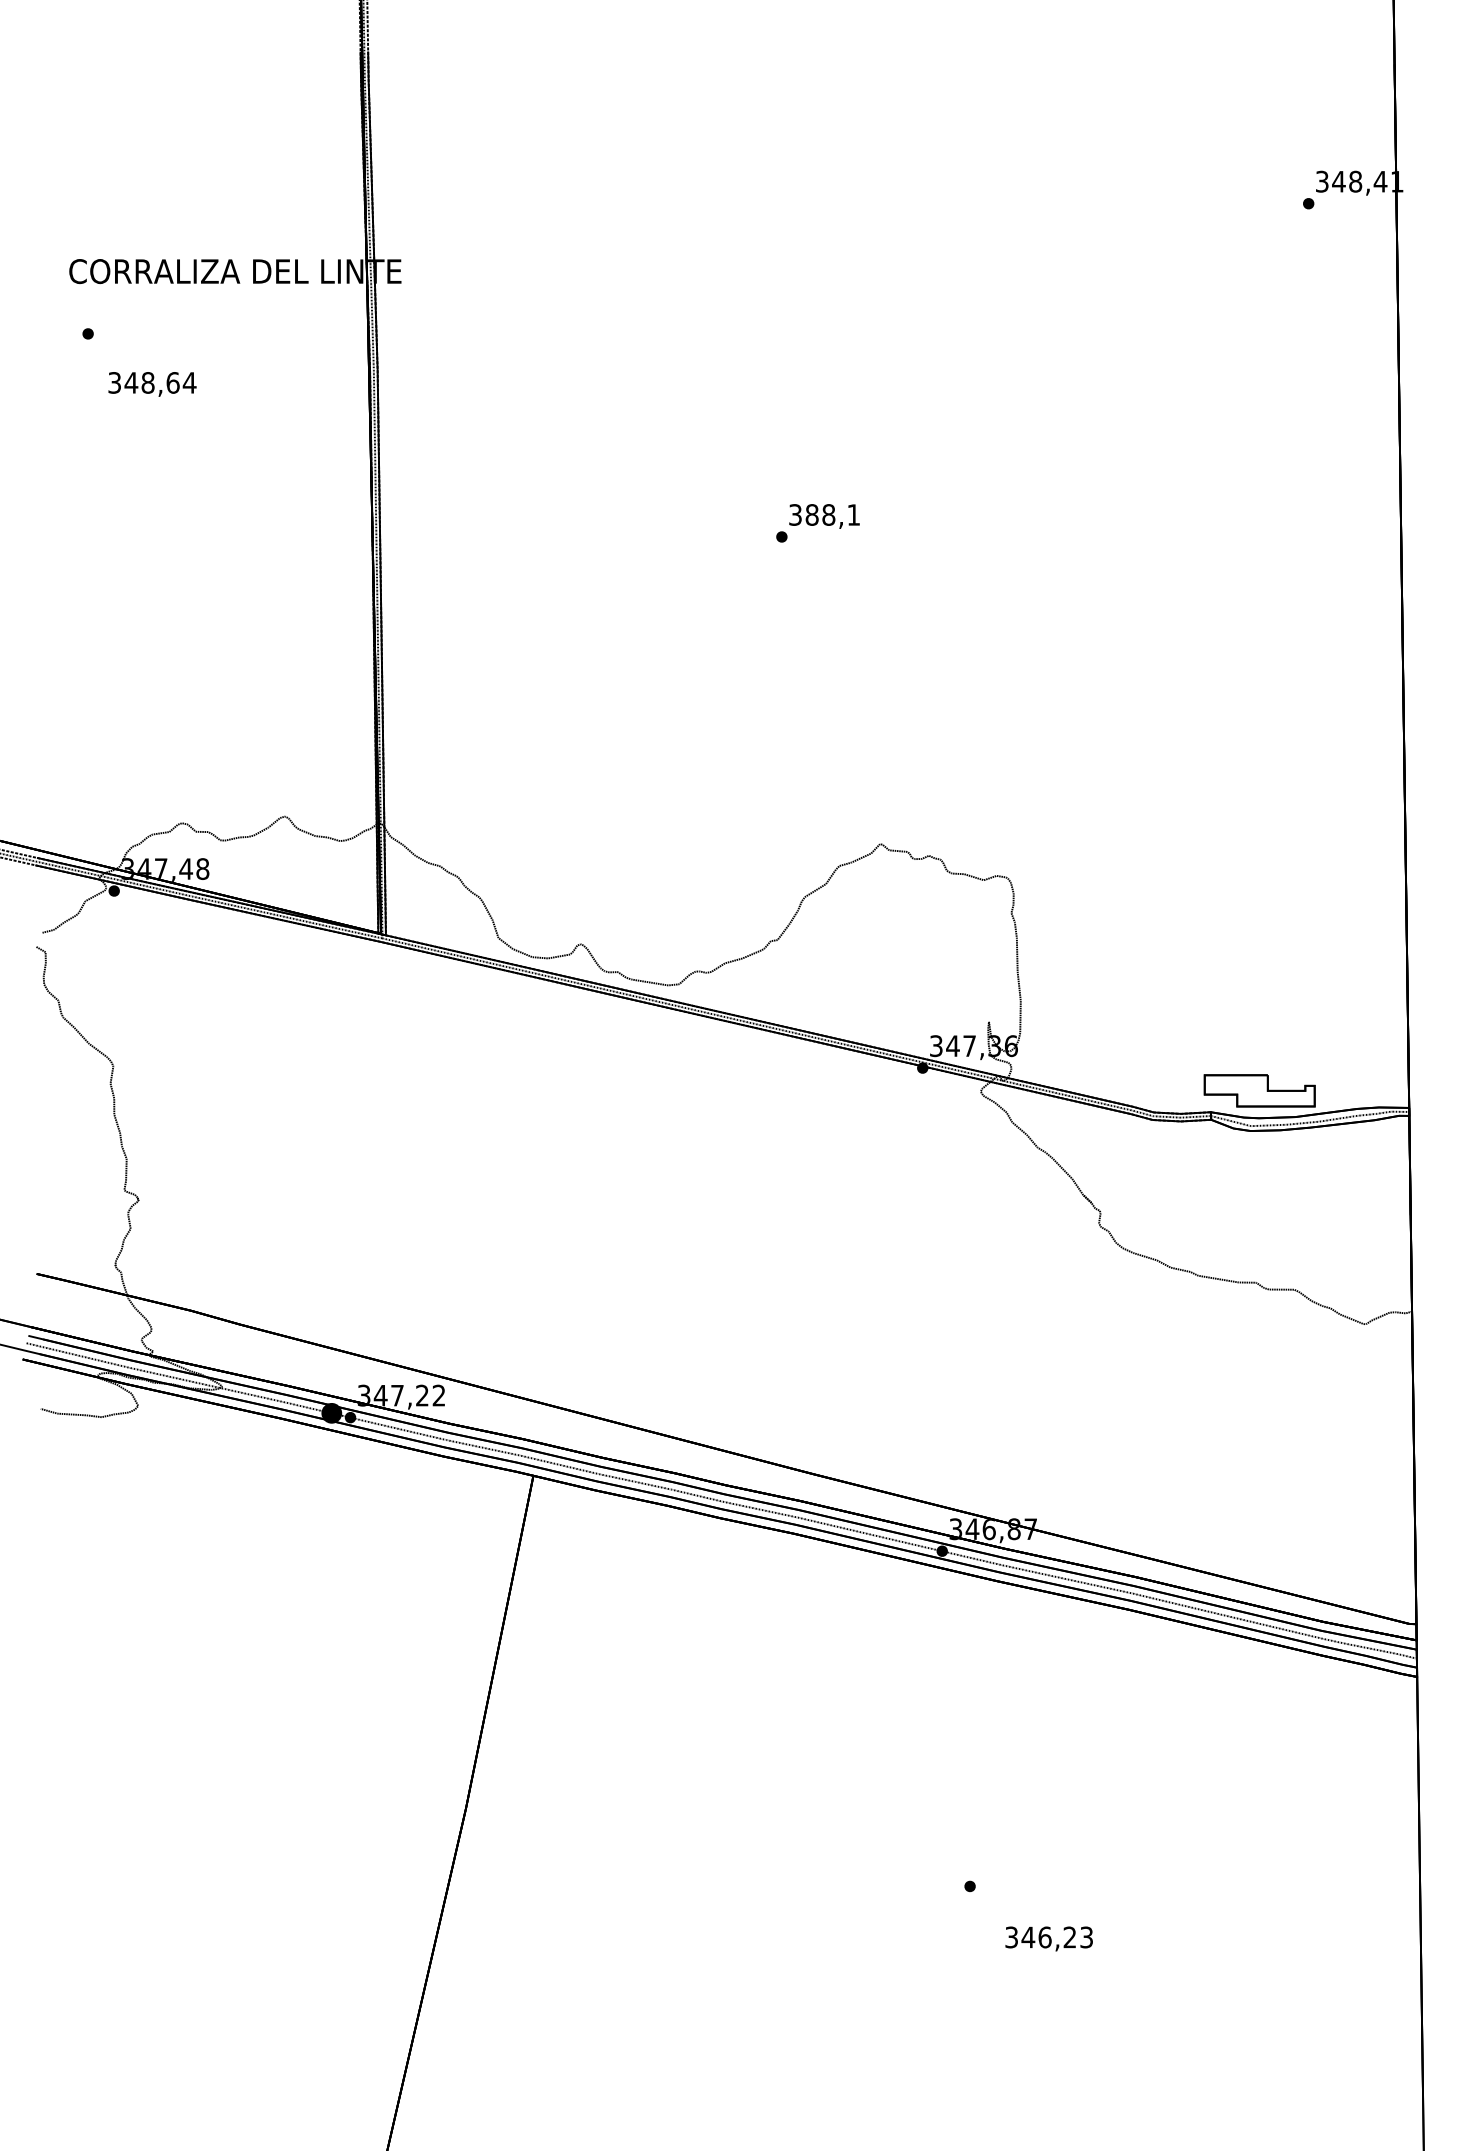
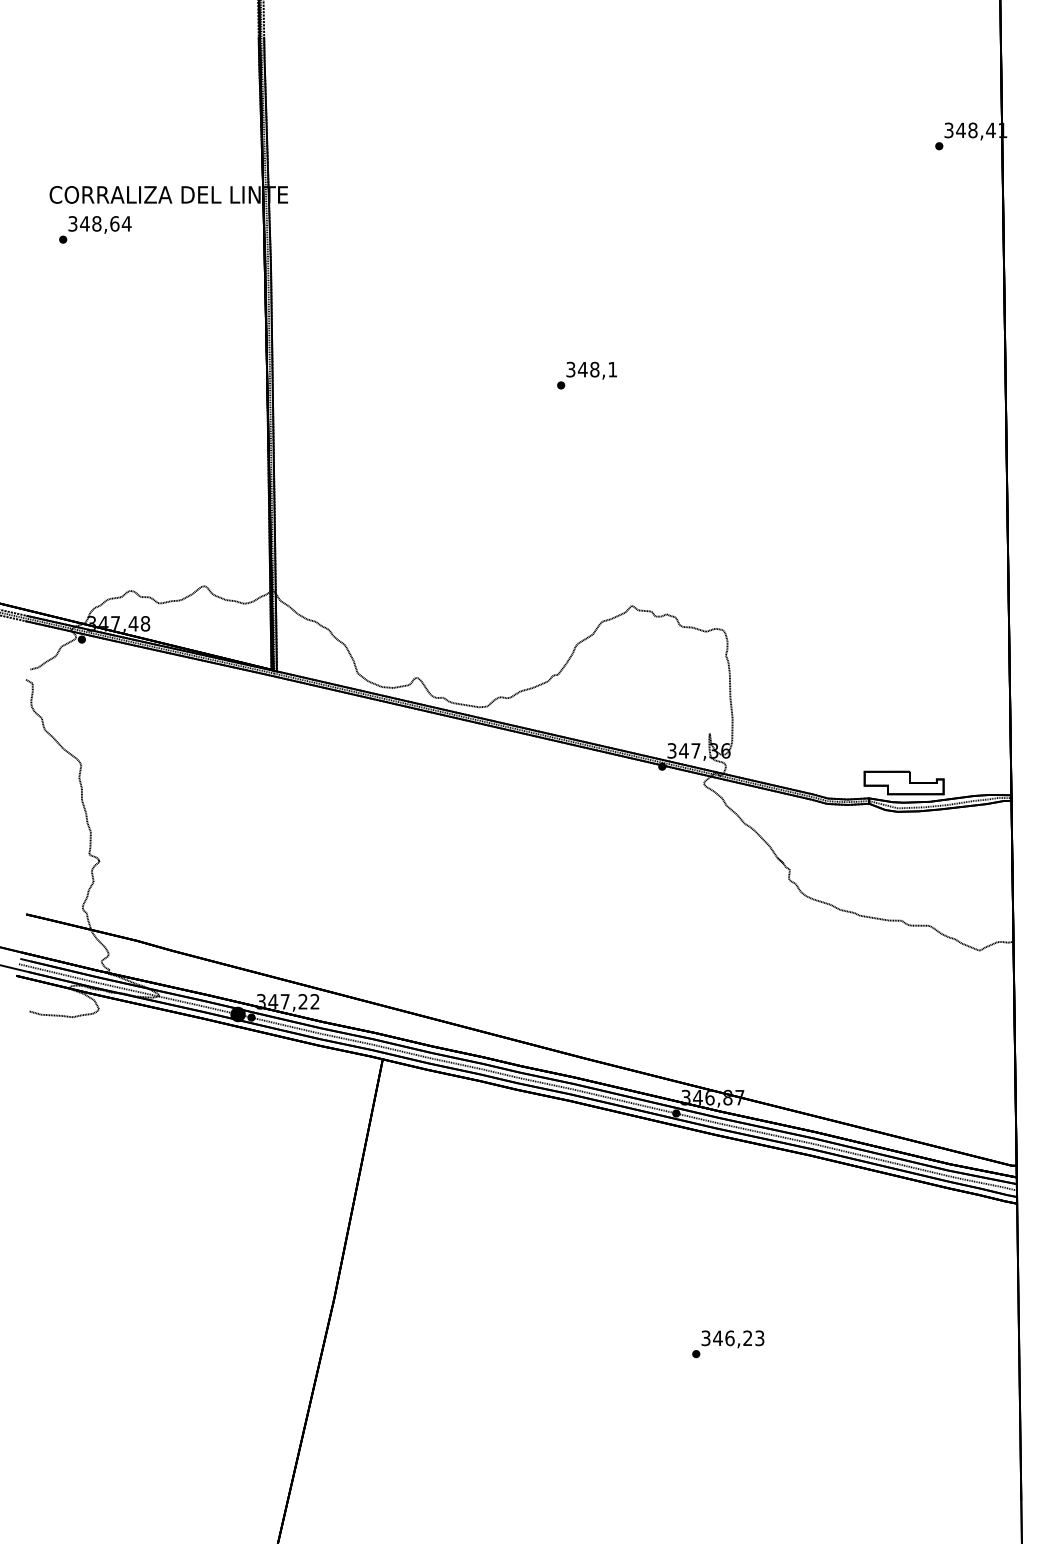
text: (152, 384) -> (100, 225), moved
text: (812, 514) -> (583, 369), 388,1 -> 348,1
text: (1048, 1938) -> (732, 1339), moved

